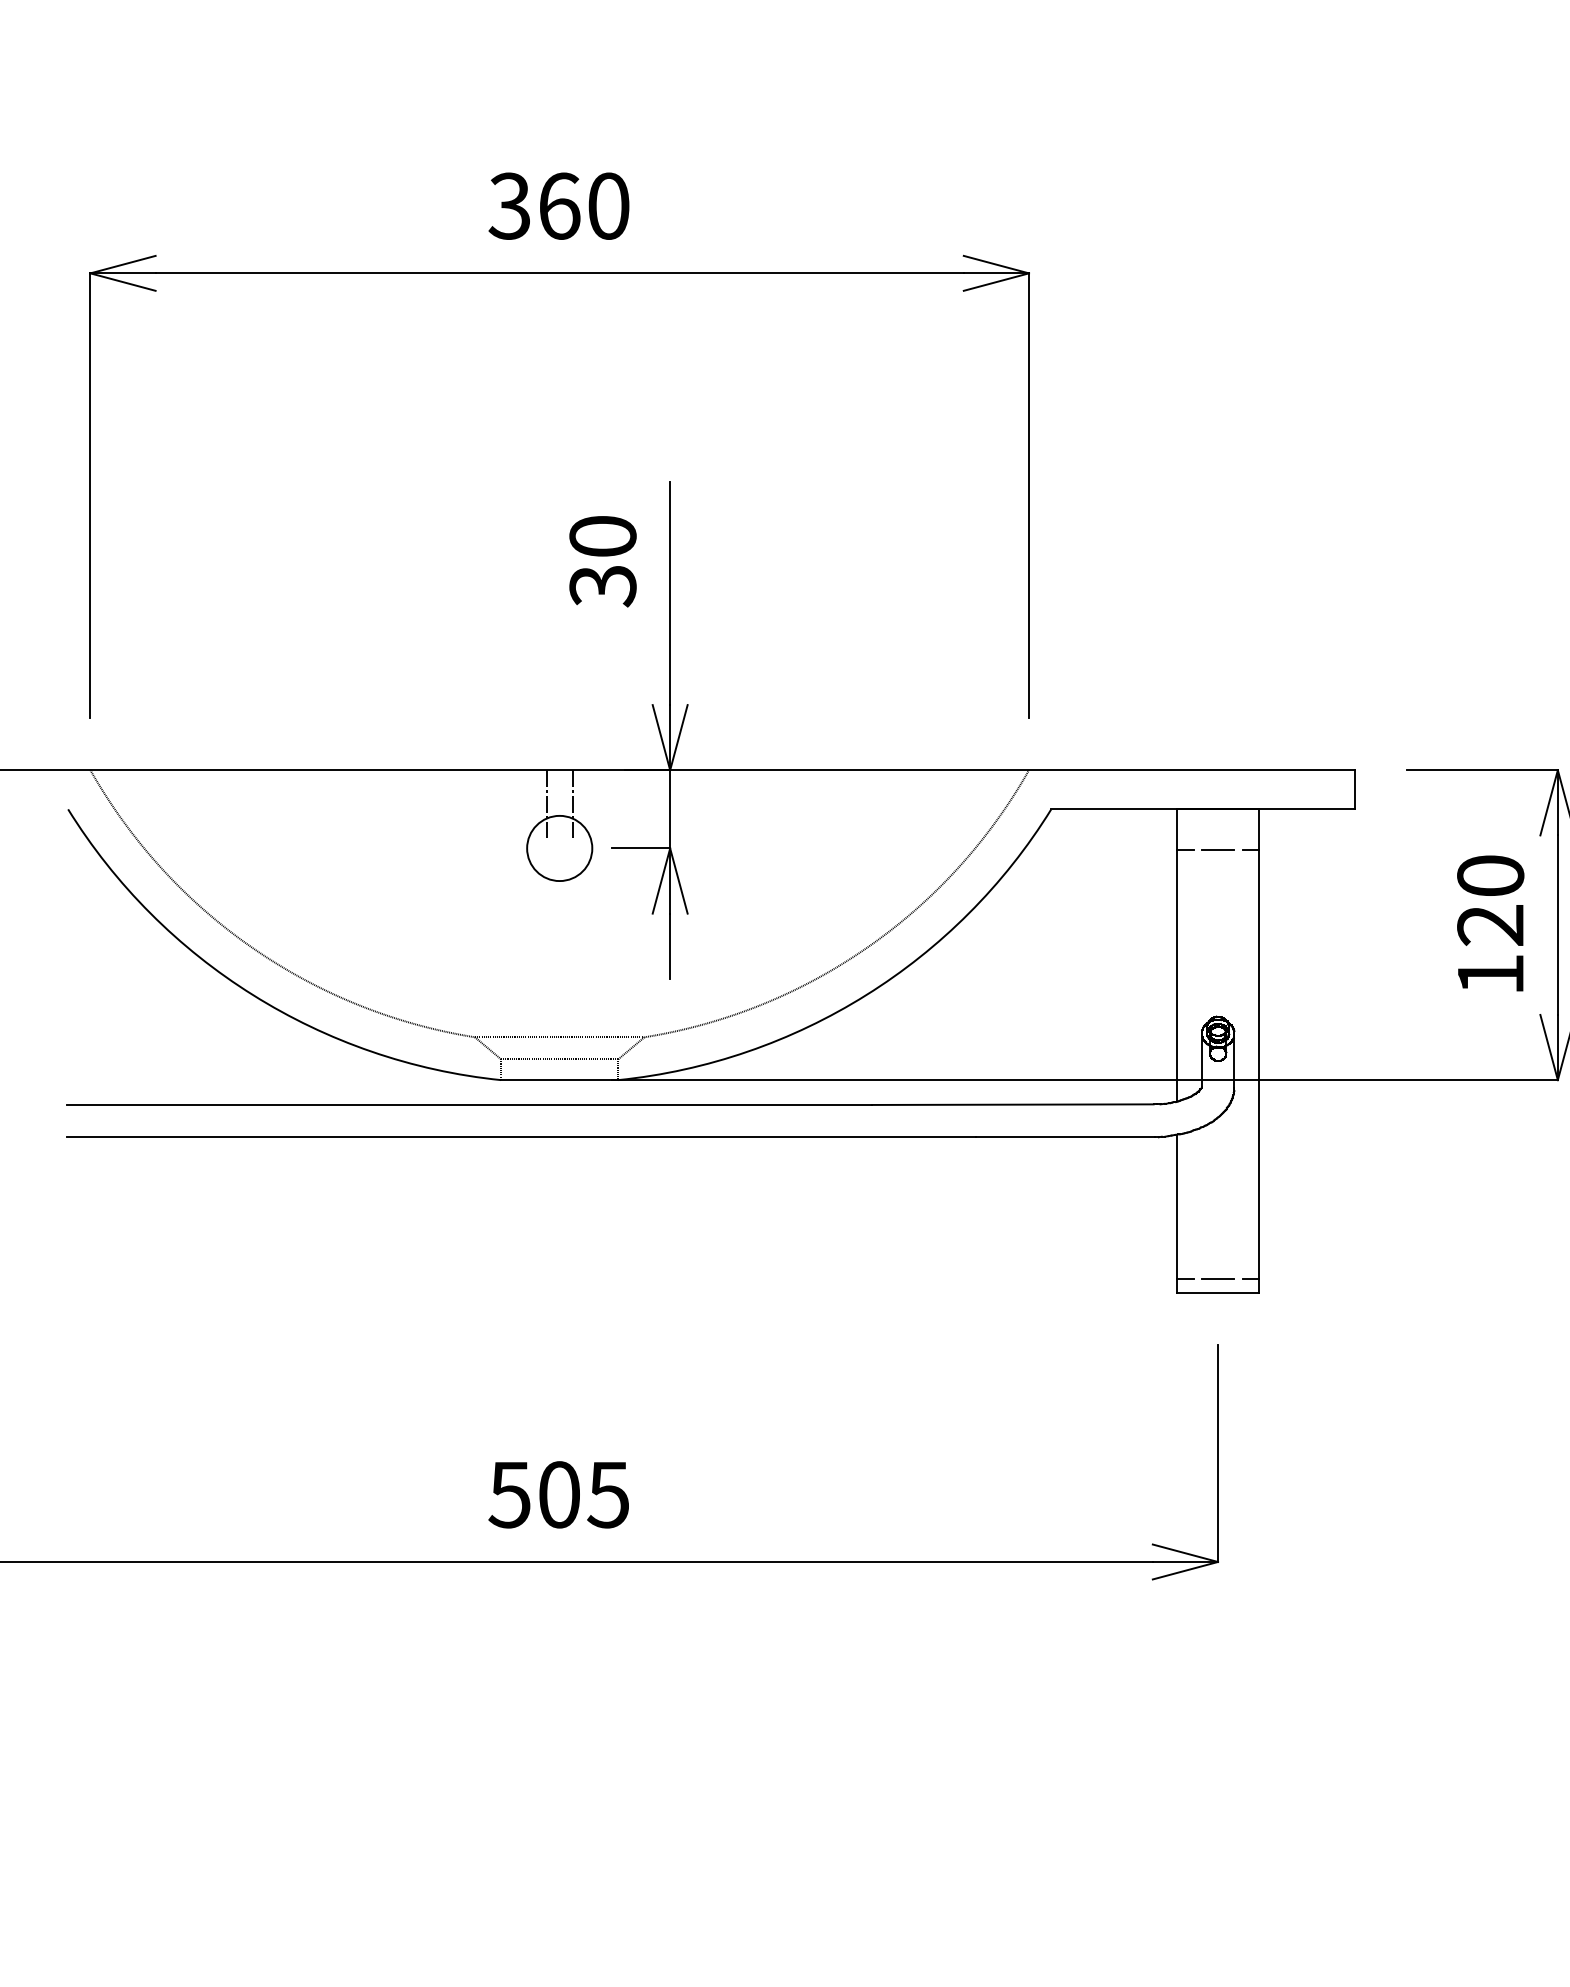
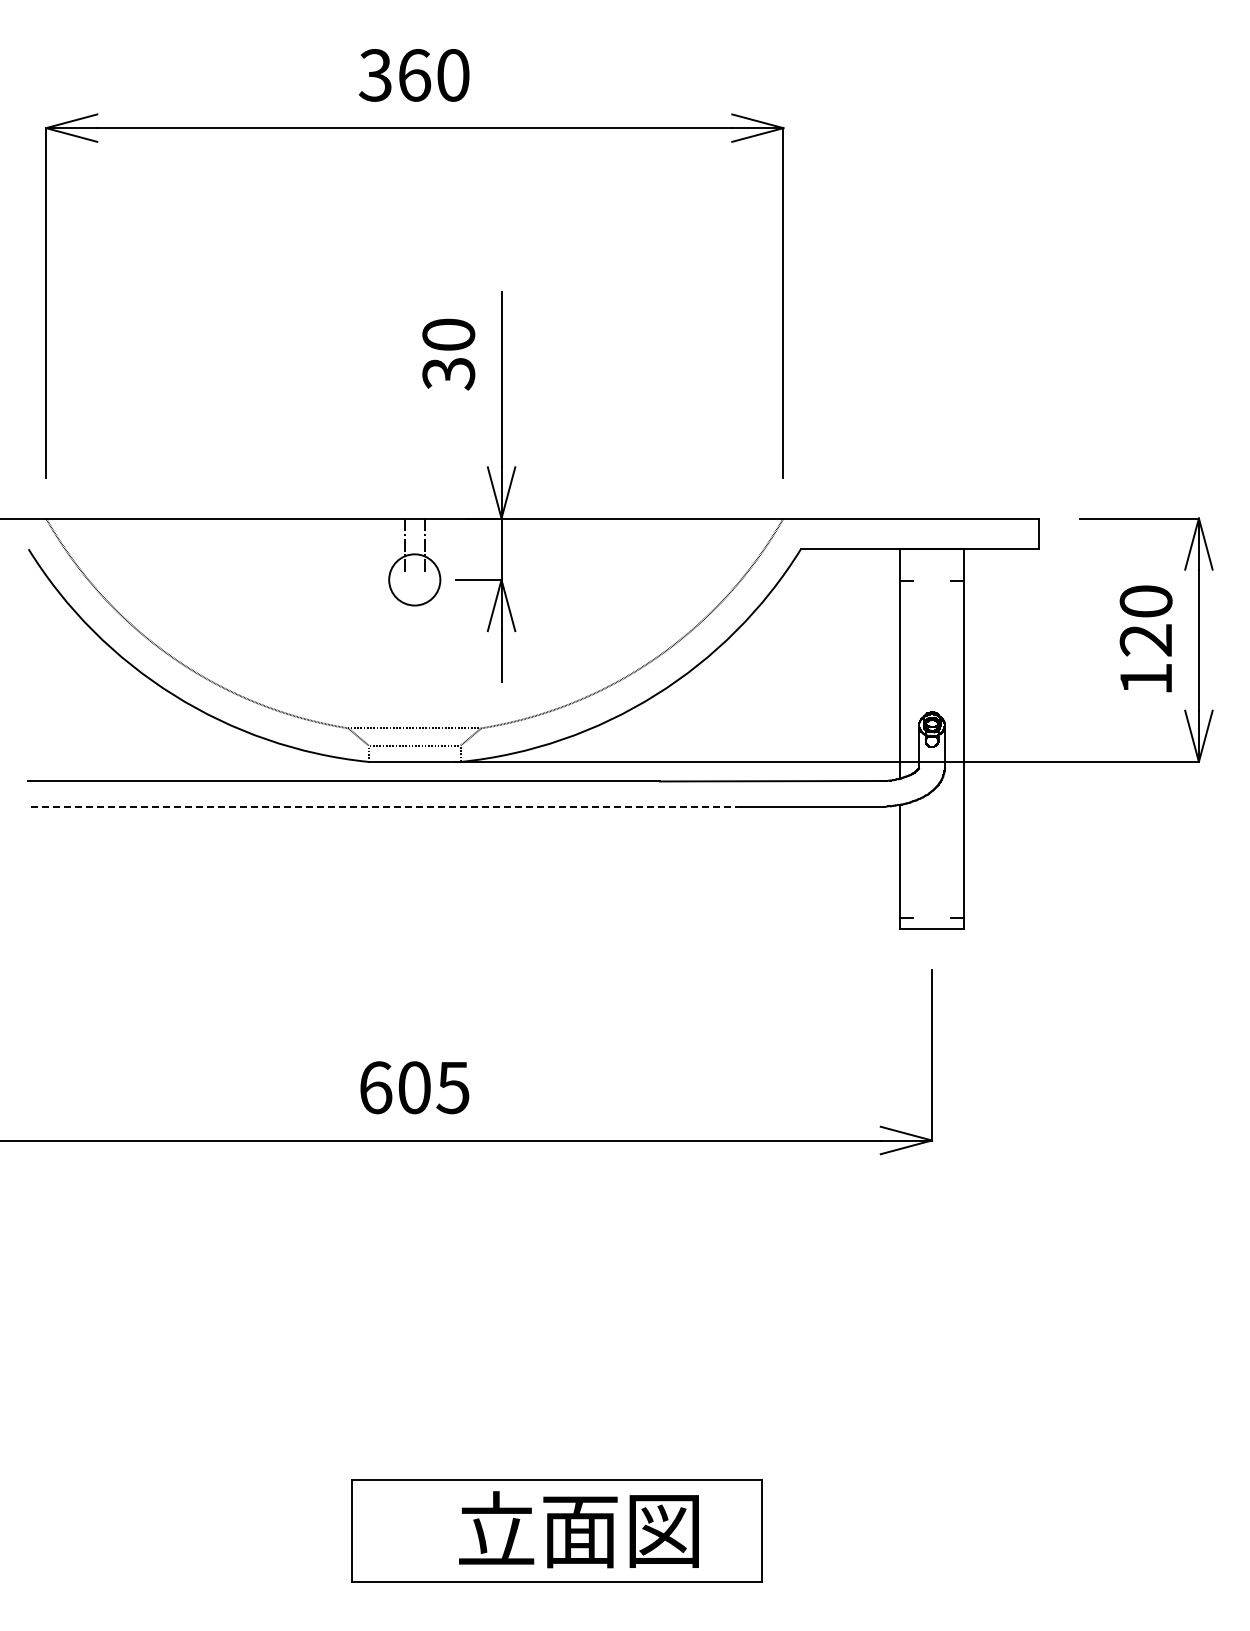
line: (1217, 850) -> (931, 581), removed
line: (521, 1136) -> (384, 806), solid -> dashed
line: (1217, 1279) -> (931, 918), removed
text: (509, 1494) -> (375, 1087), 505 -> 605

